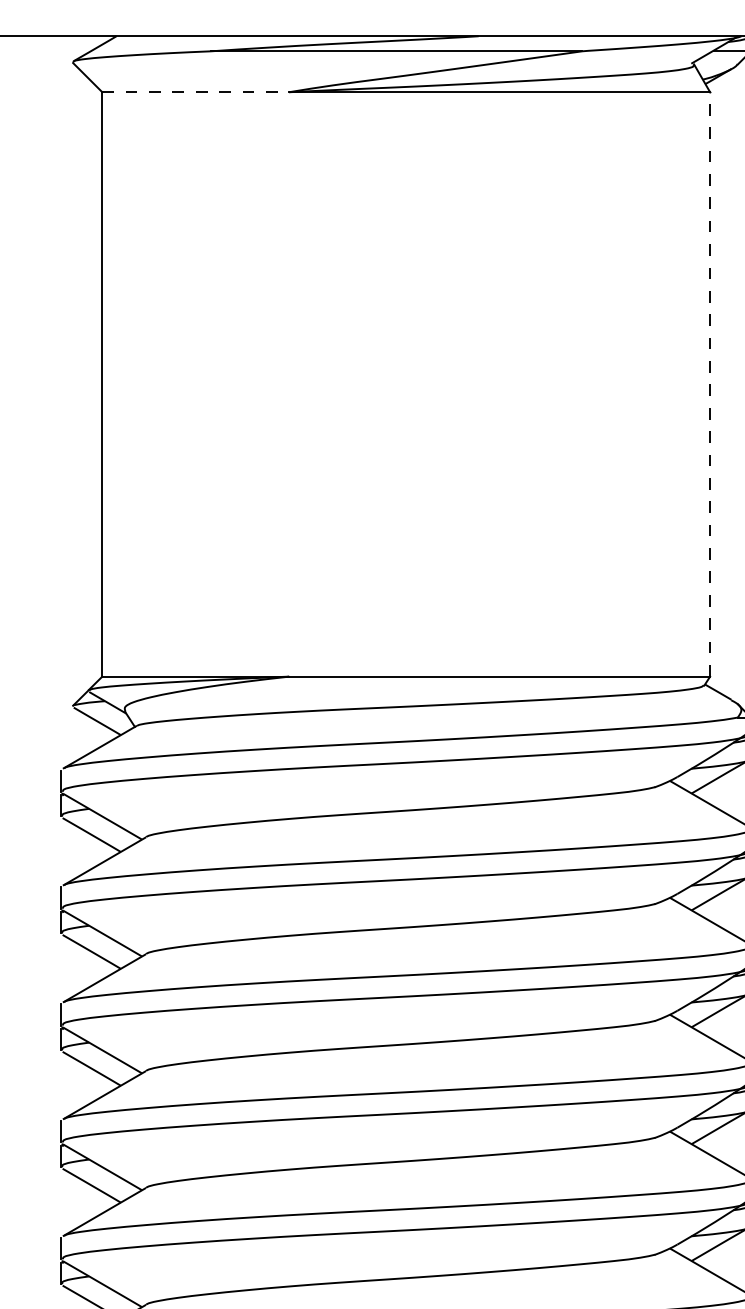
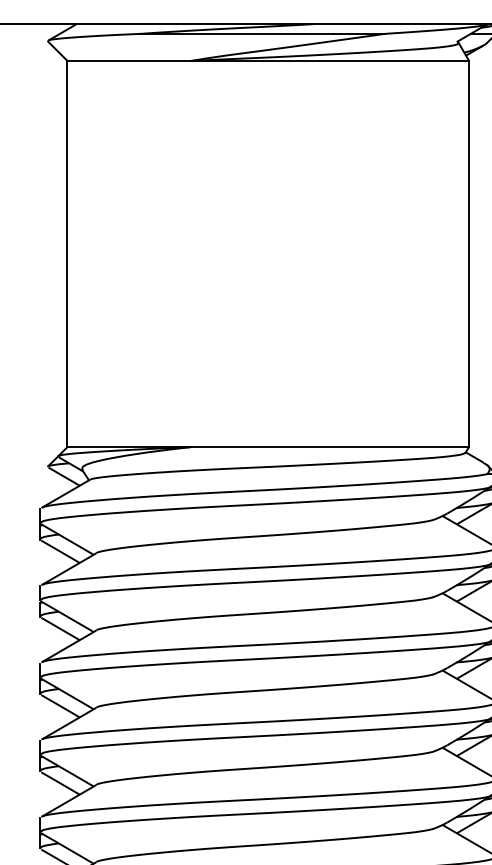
line: (196, 91) -> (129, 60), dashed -> solid
line: (710, 383) -> (469, 253), dashed -> solid

